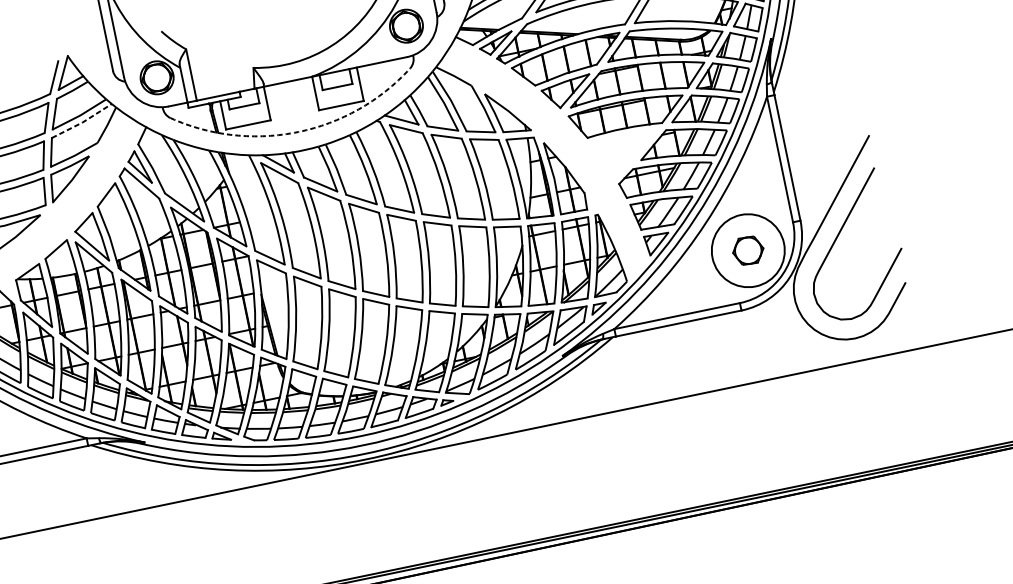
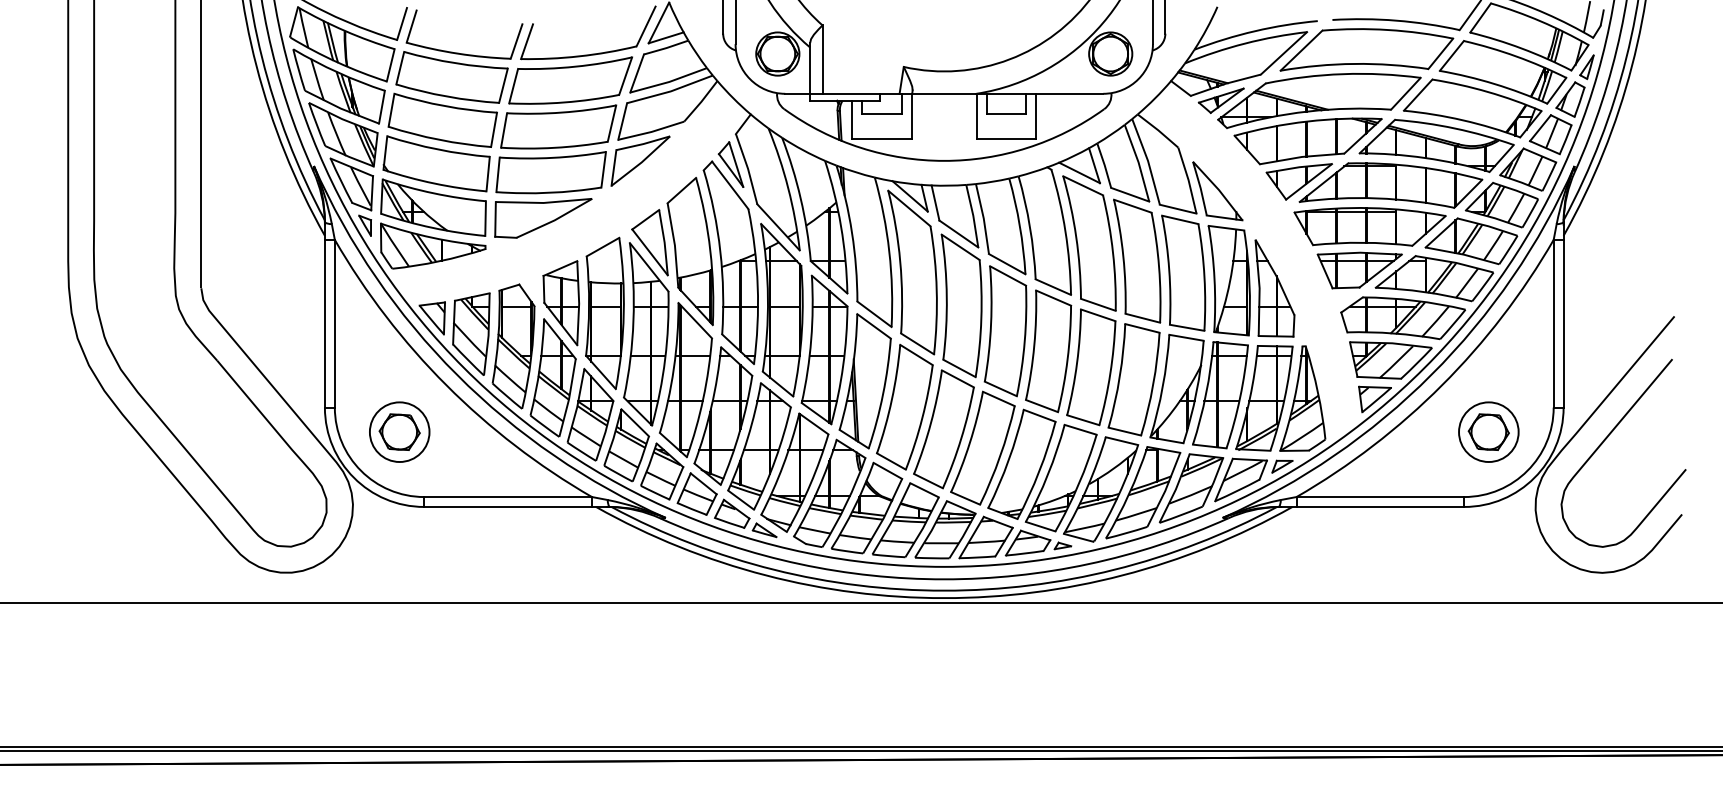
line: (82, 122) -> (670, 91), dashed -> solid
arc: (298, 131) -> (944, 160), dashed -> solid
part: (626, 149) -> (1359, 270), added
circle: (748, 251) -> (1488, 432), size x0.62

